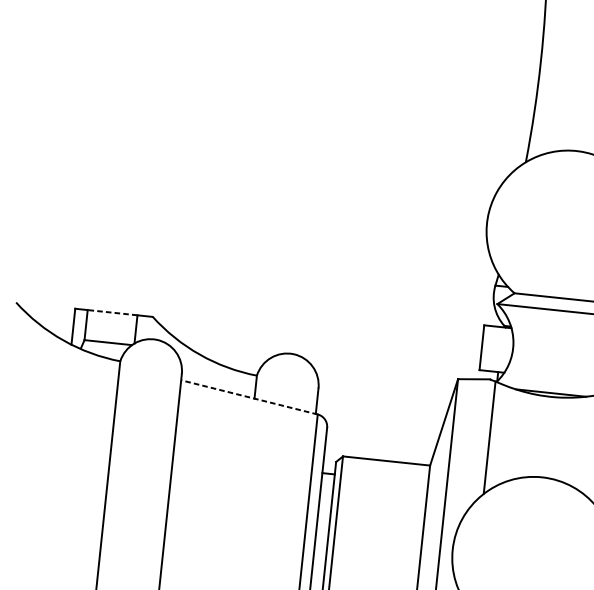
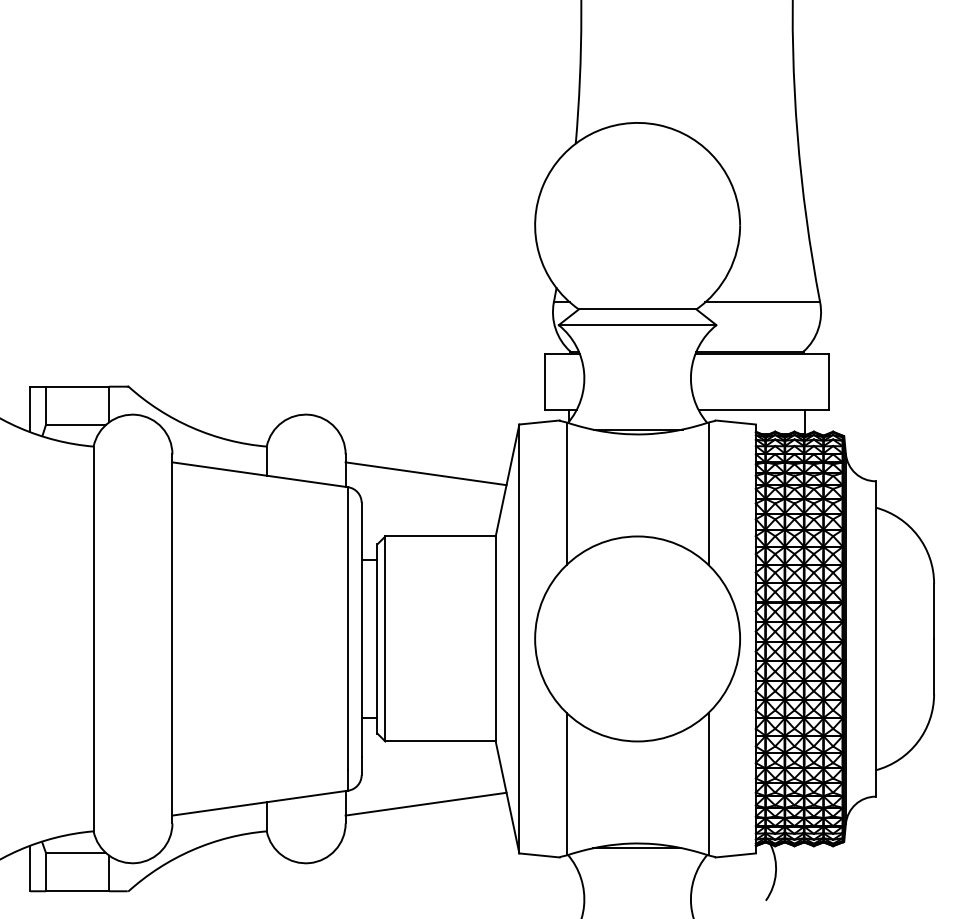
line: (112, 312) -> (77, 386), dashed -> solid
line: (249, 397) -> (260, 474), dashed -> solid
line: (379, 410) -> (425, 473), added

